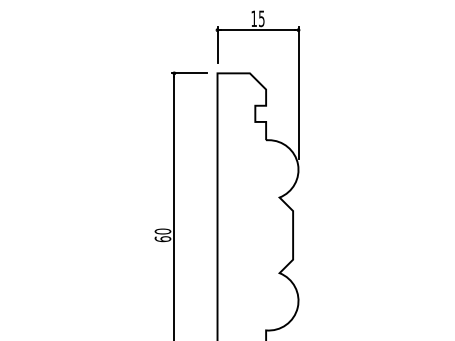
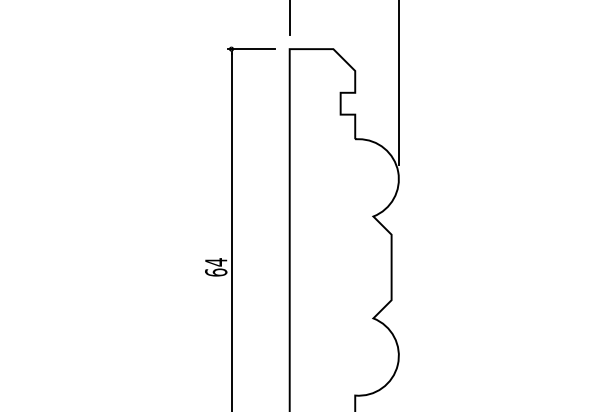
text: (162, 231) -> (215, 262), 60 -> 64

